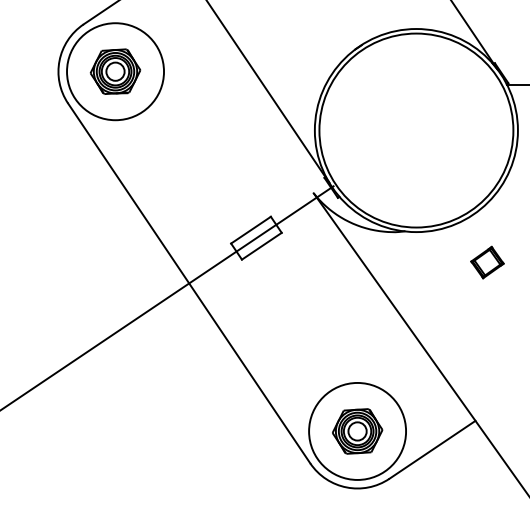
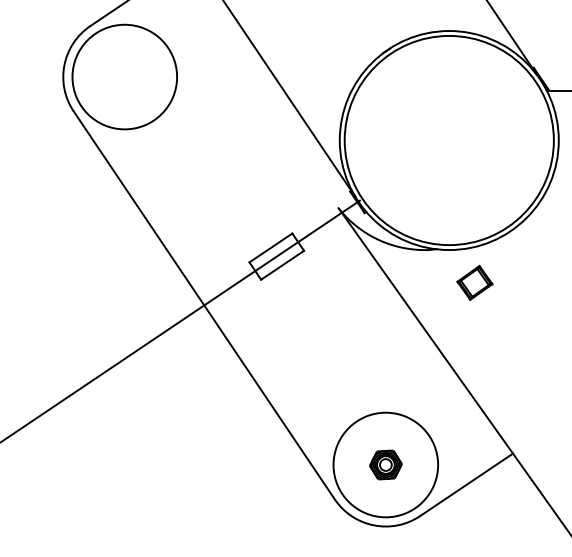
part: (115, 72) -> (124, 77), removed
part: (487, 262) -> (474, 282), moved
part: (357, 430) -> (385, 464), size x0.6

